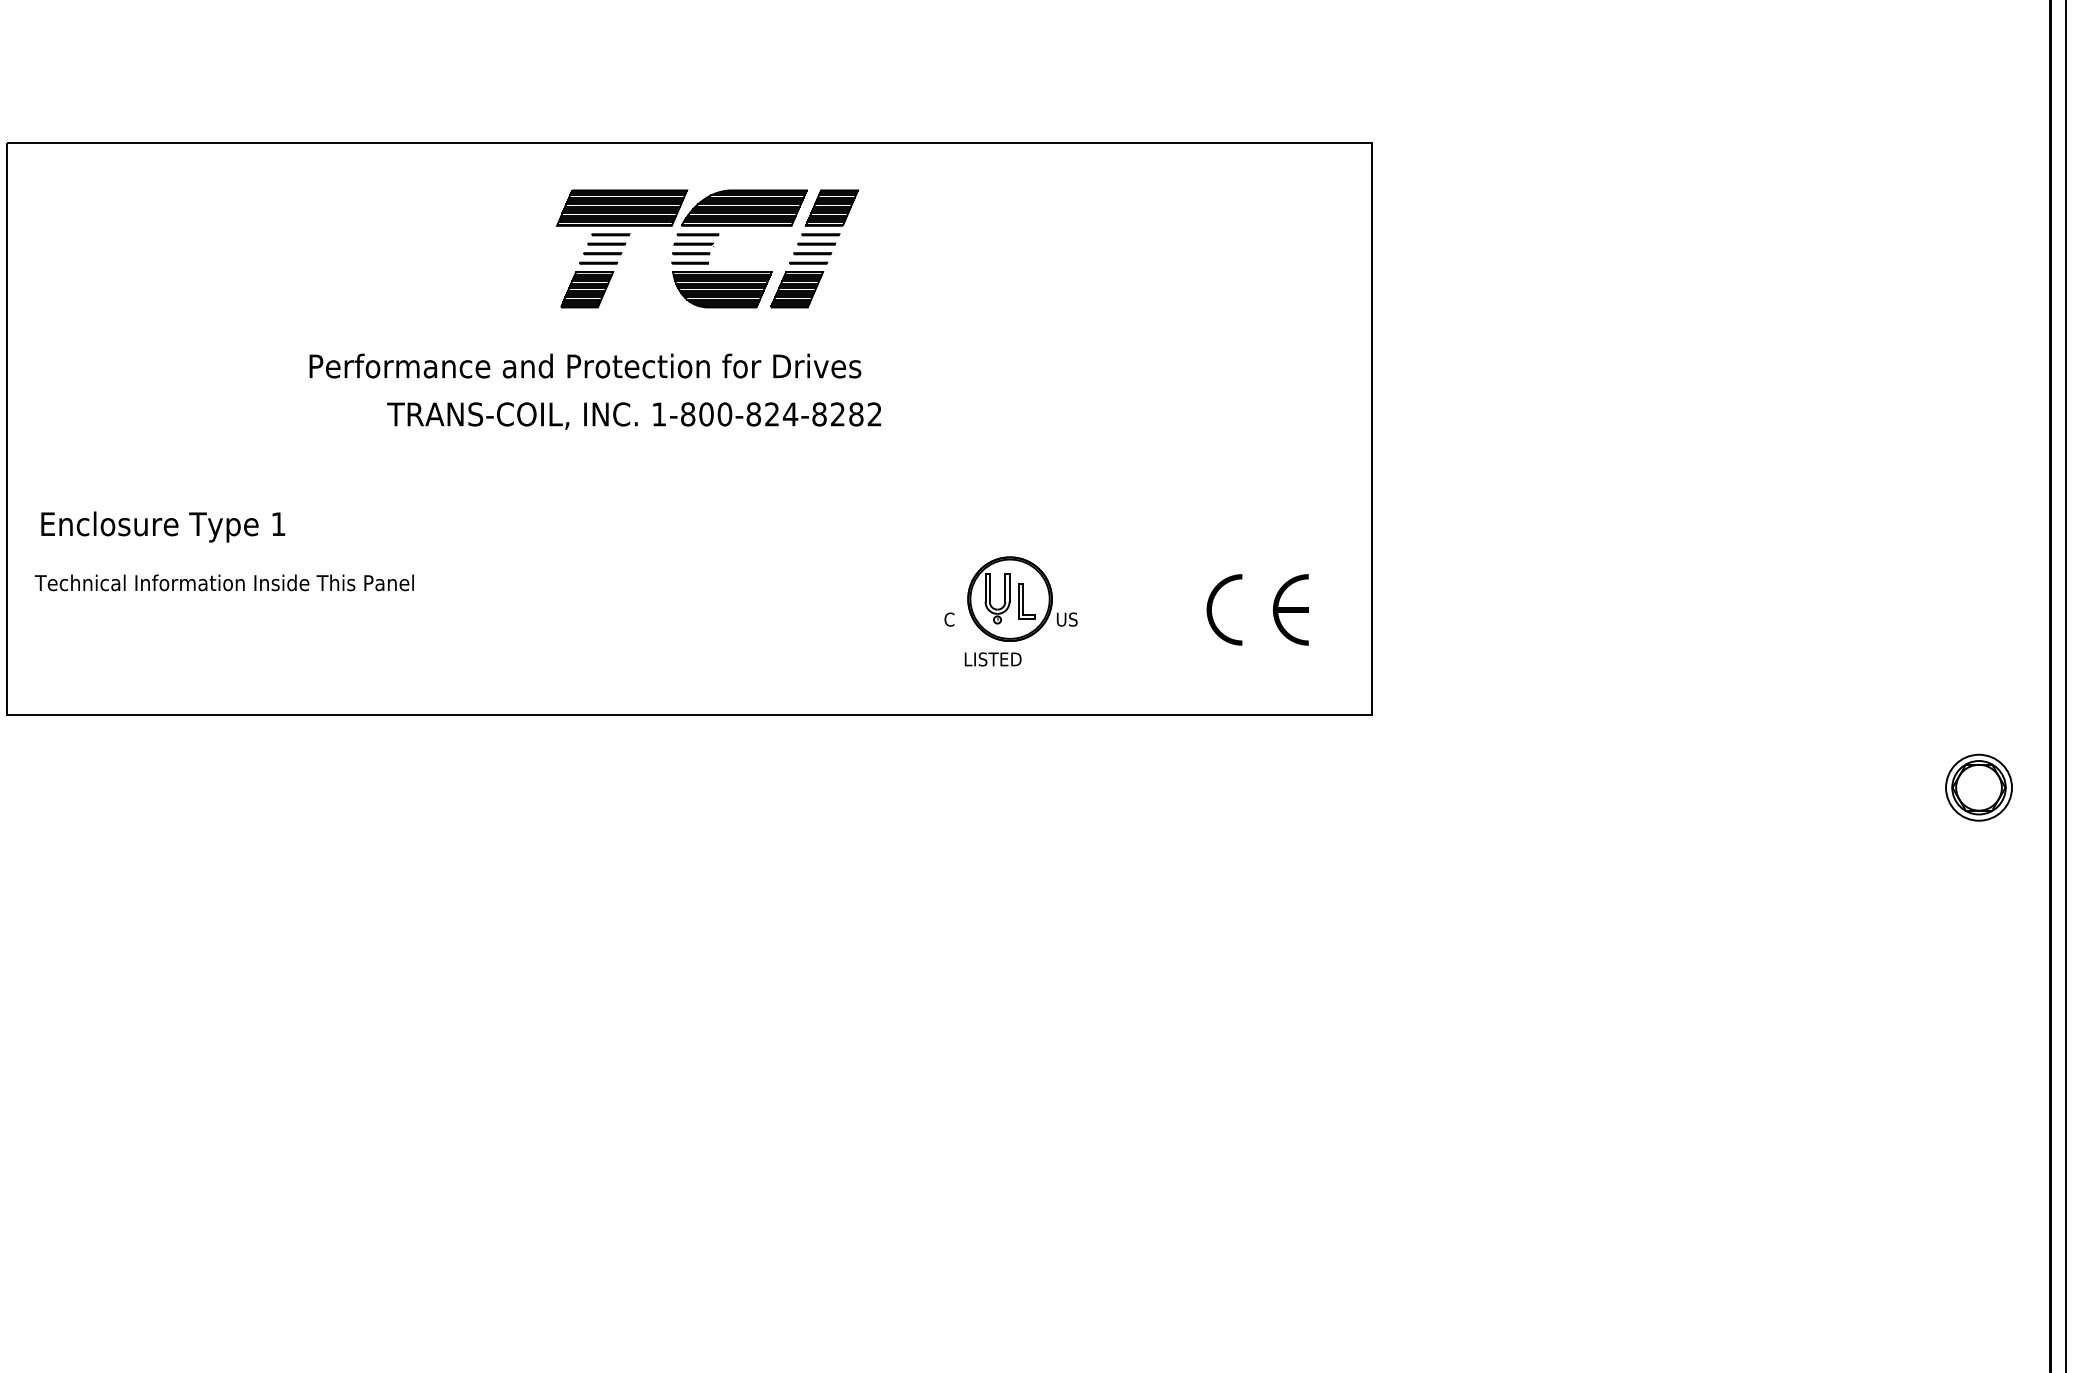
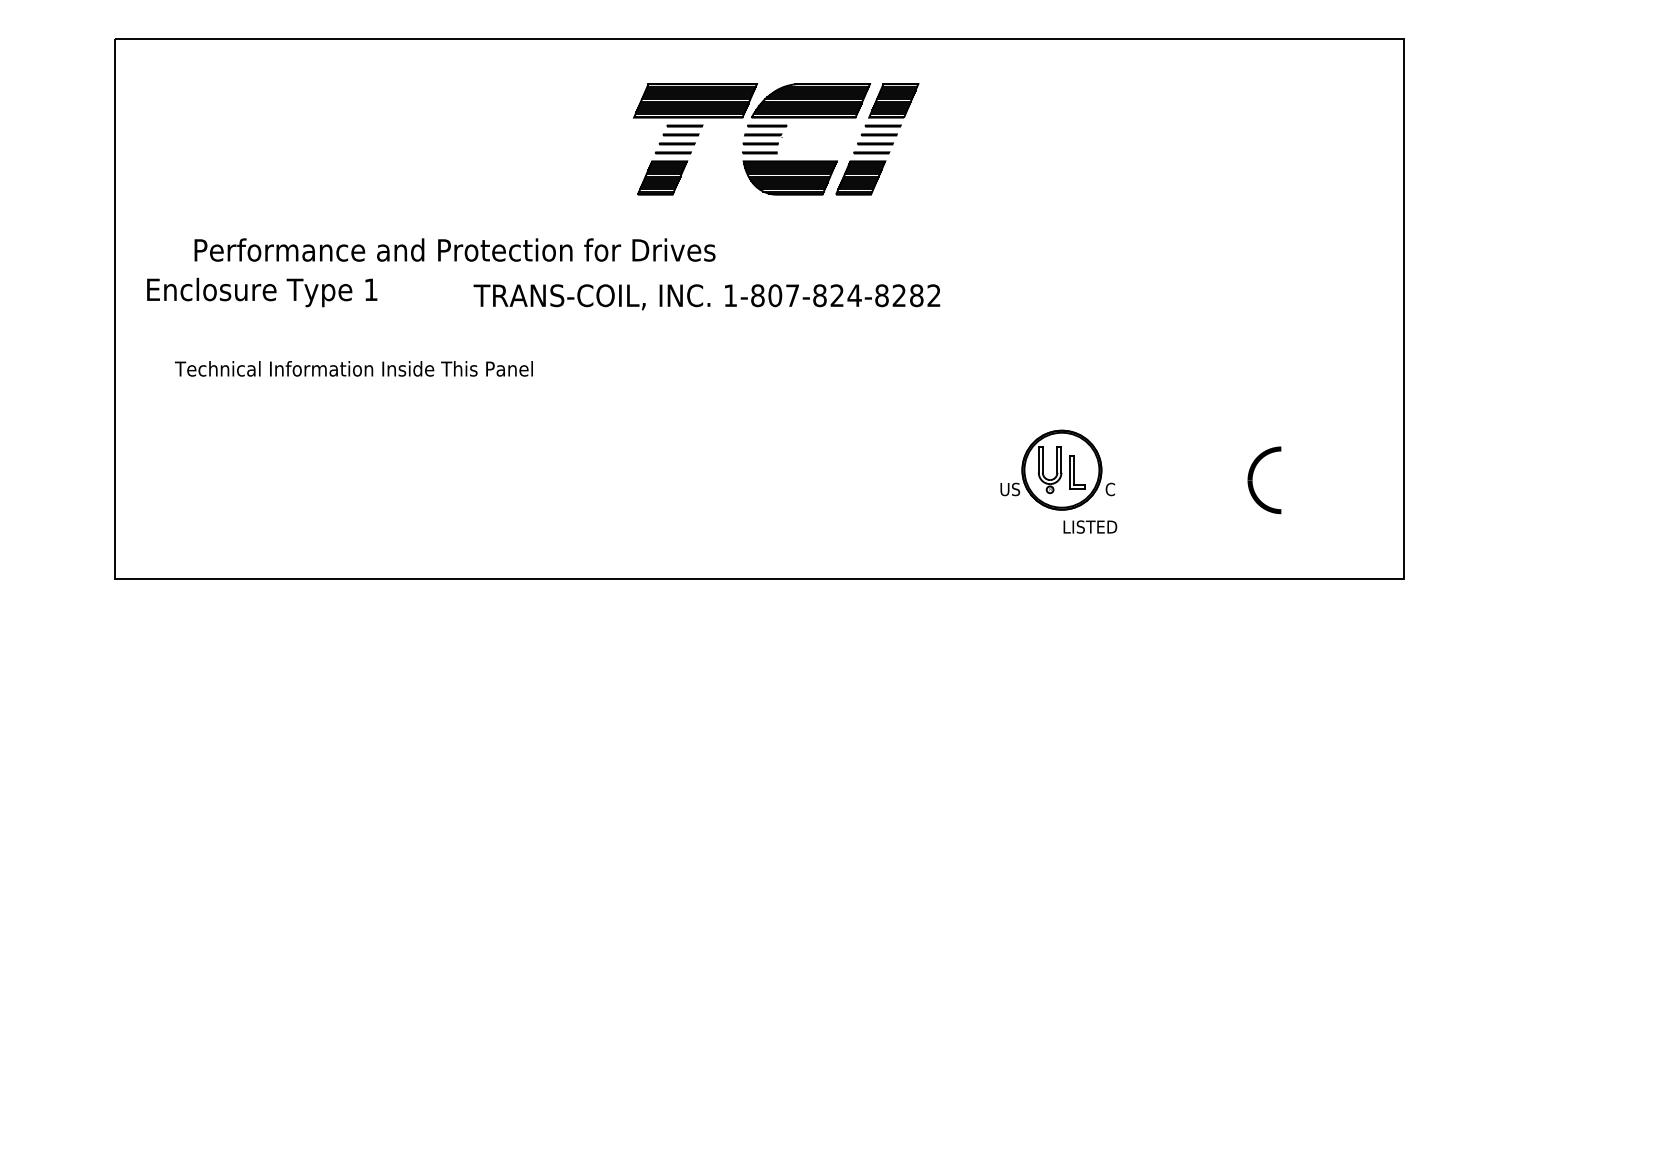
text: (585, 365) -> (455, 249), moved
text: (724, 414) -> (792, 295), 1-800-824-8282 -> 1-807-824-8282
text: (163, 526) -> (262, 292), moved
text: (223, 582) -> (353, 368), moved
part: (1290, 609) -> (1326, 479), removed
text: (954, 619) -> (1009, 489), C -> US
text: (1066, 619) -> (1115, 489), US -> C
text: (992, 659) -> (1089, 527), moved

